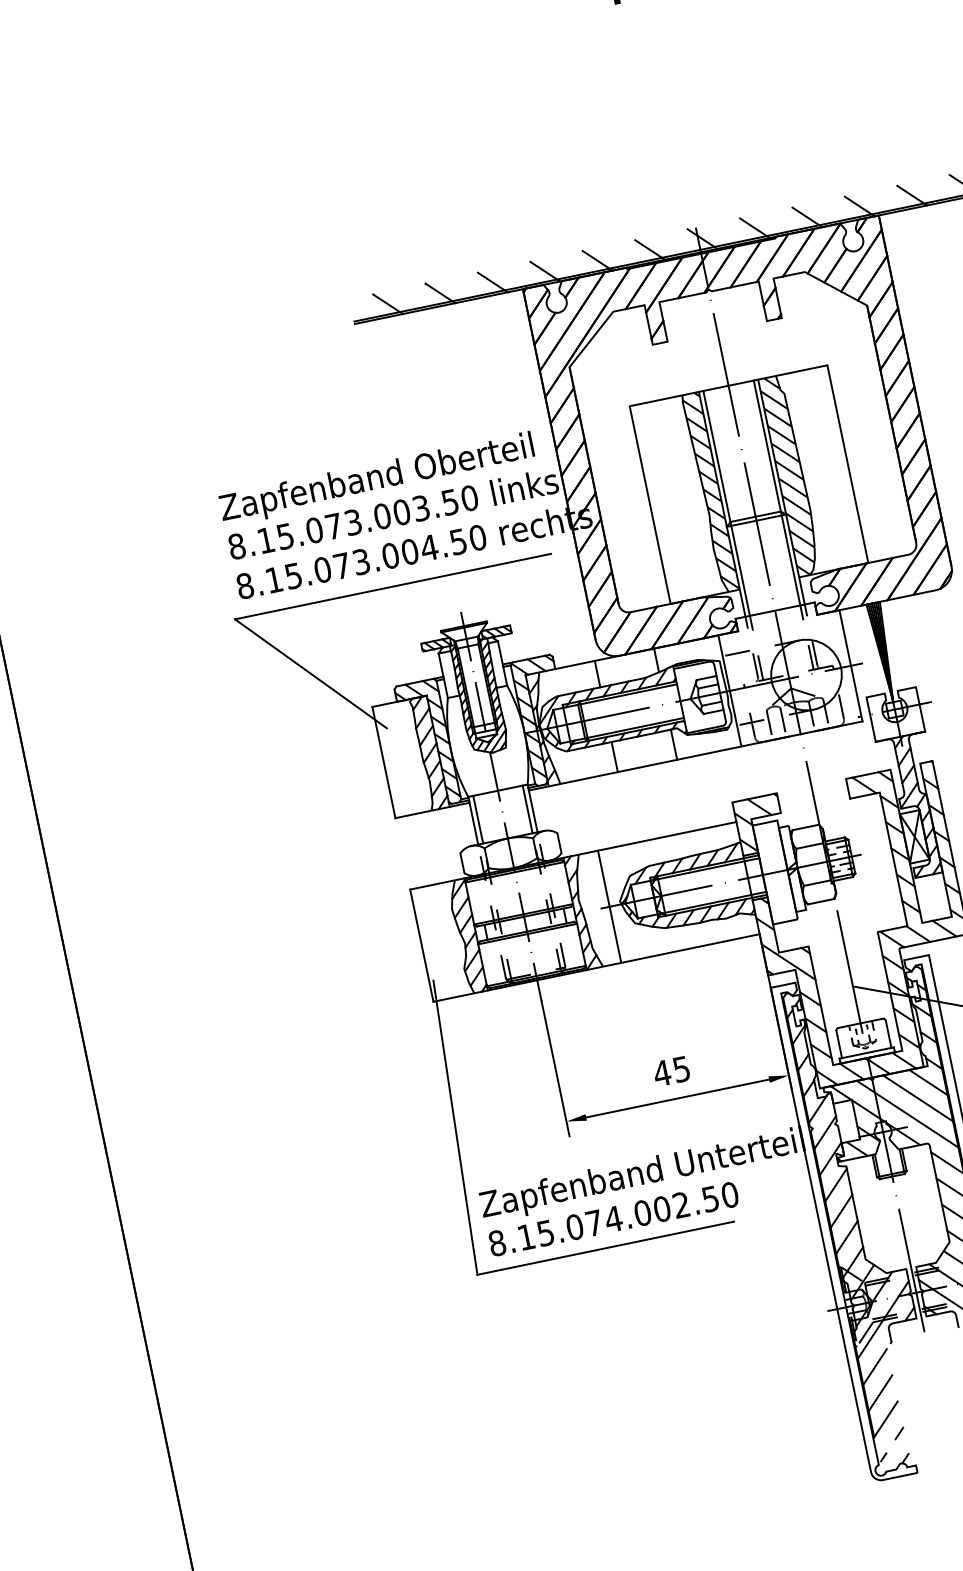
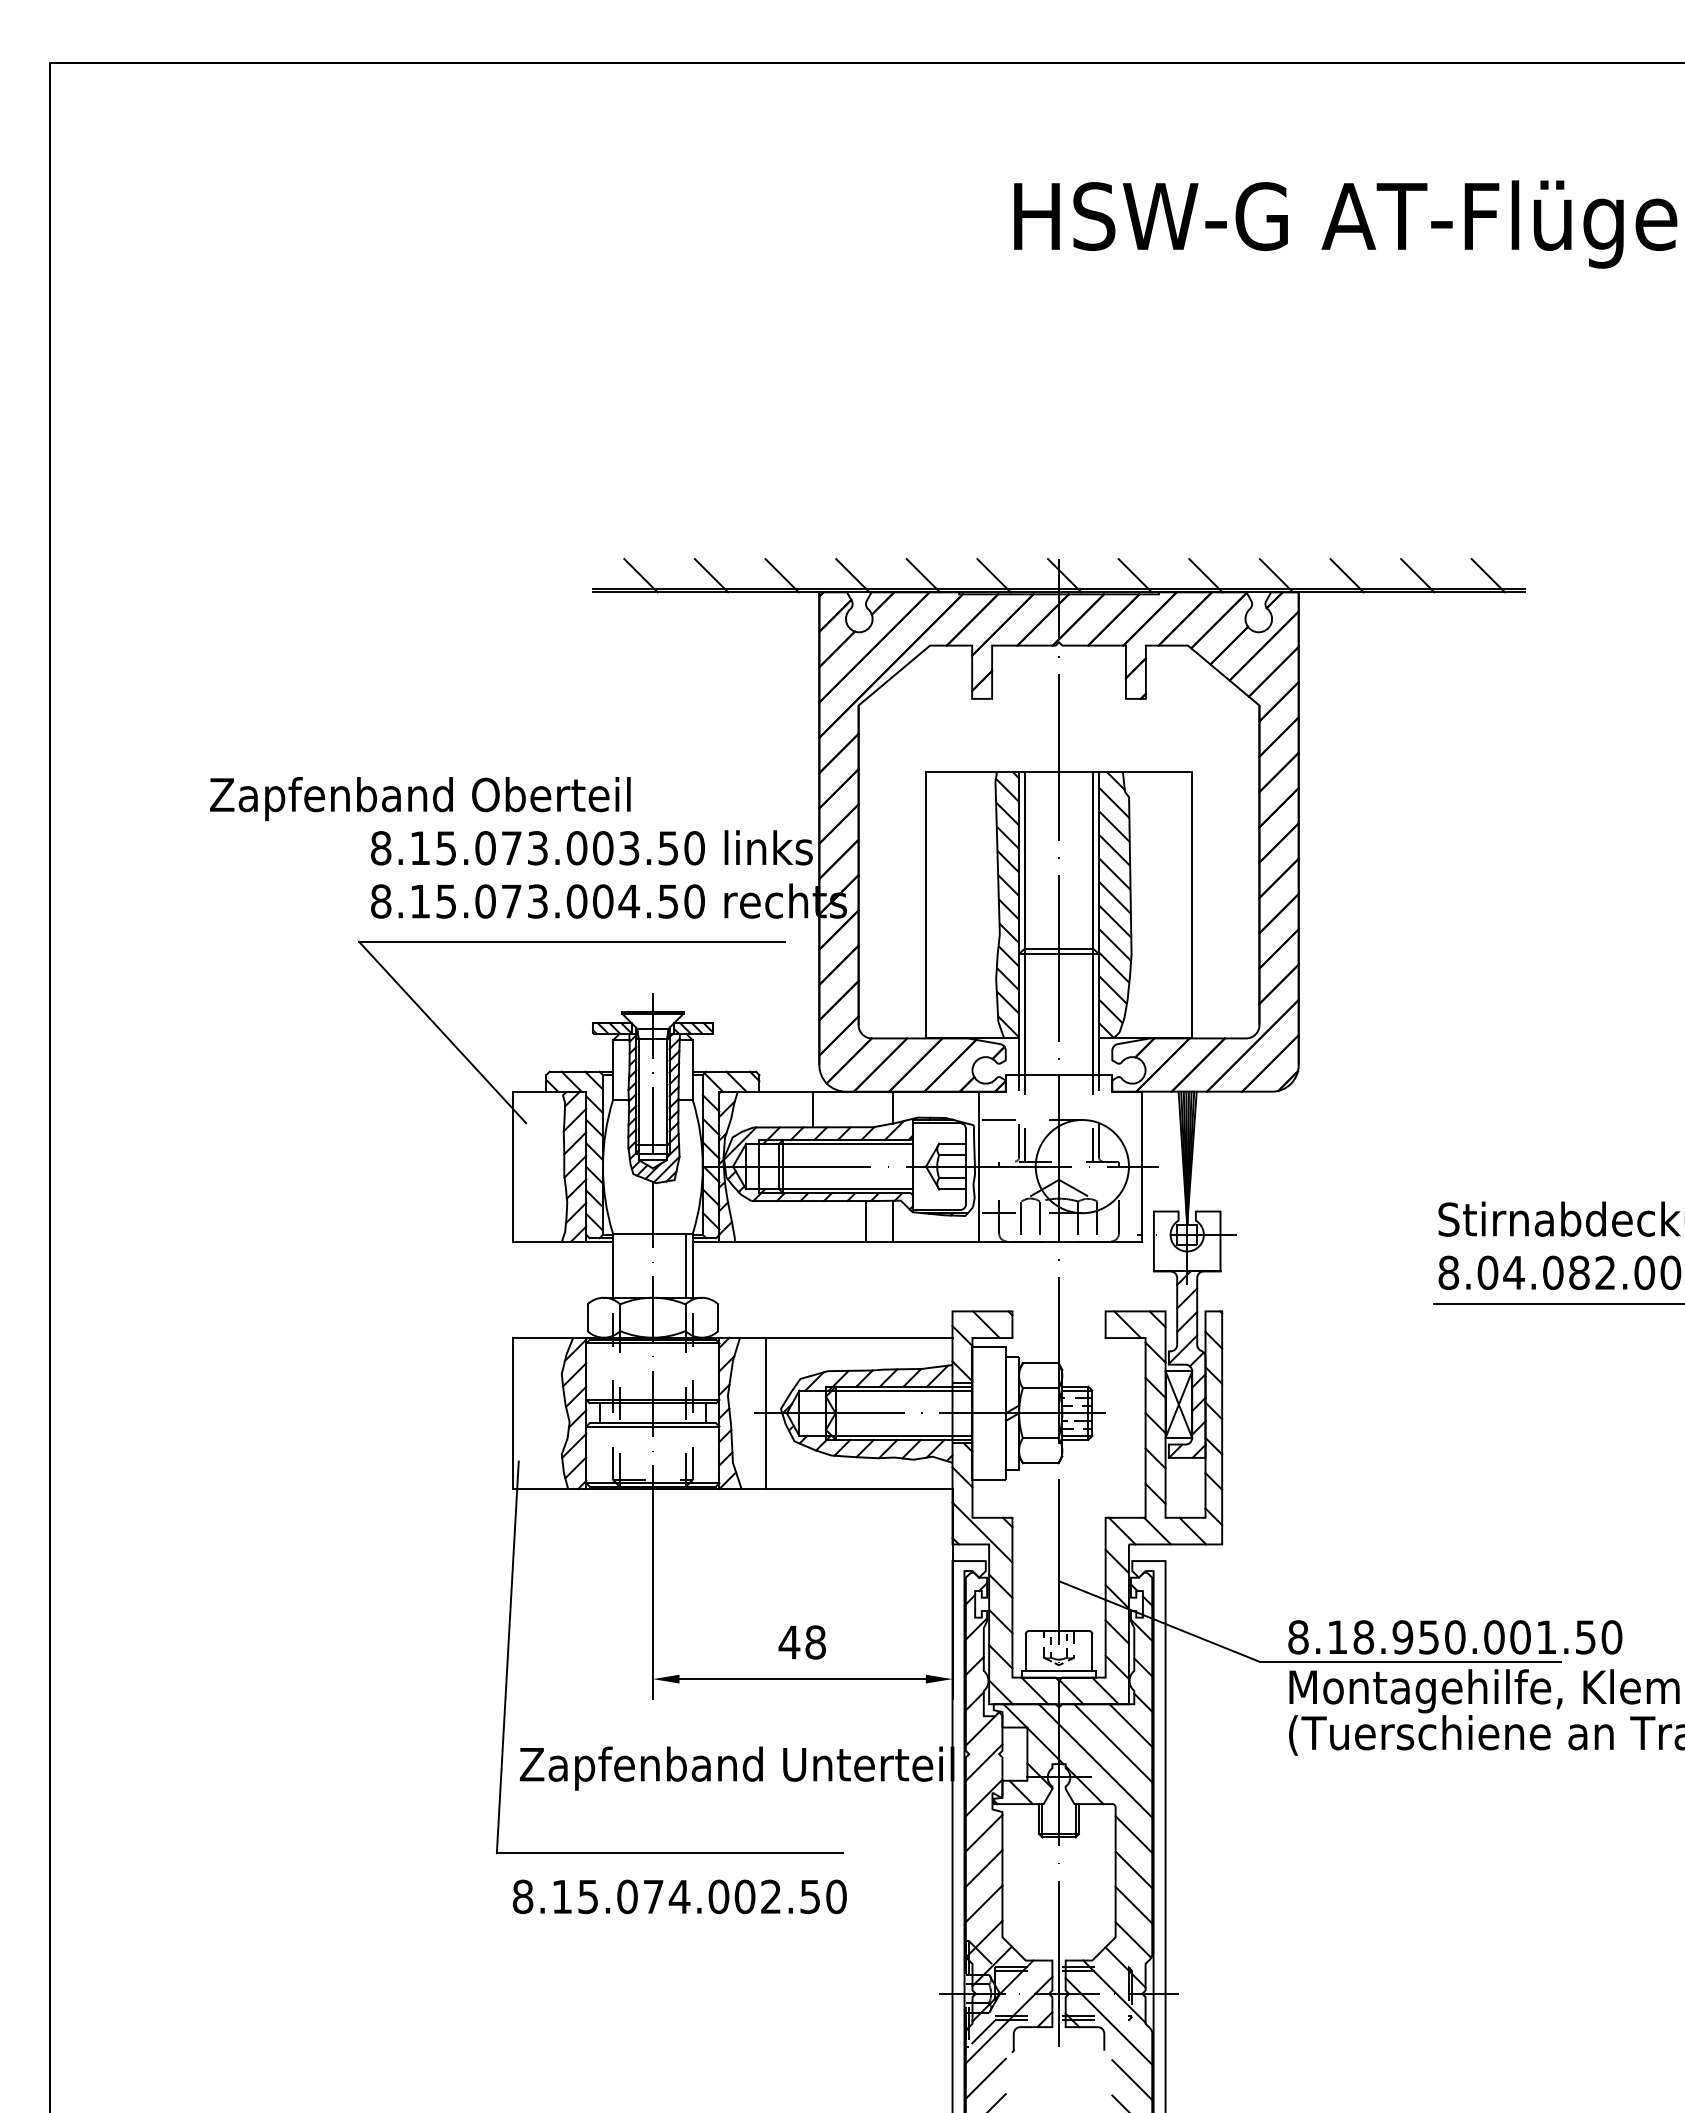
text: (377, 479) -> (420, 799), moved
line: (614, 757) -> (865, 1221), moved
line: (478, 819) -> (619, 1265), removed
text: (681, 1069) -> (815, 1642), 45 -> 48
text: (613, 1218) -> (679, 1896), moved

